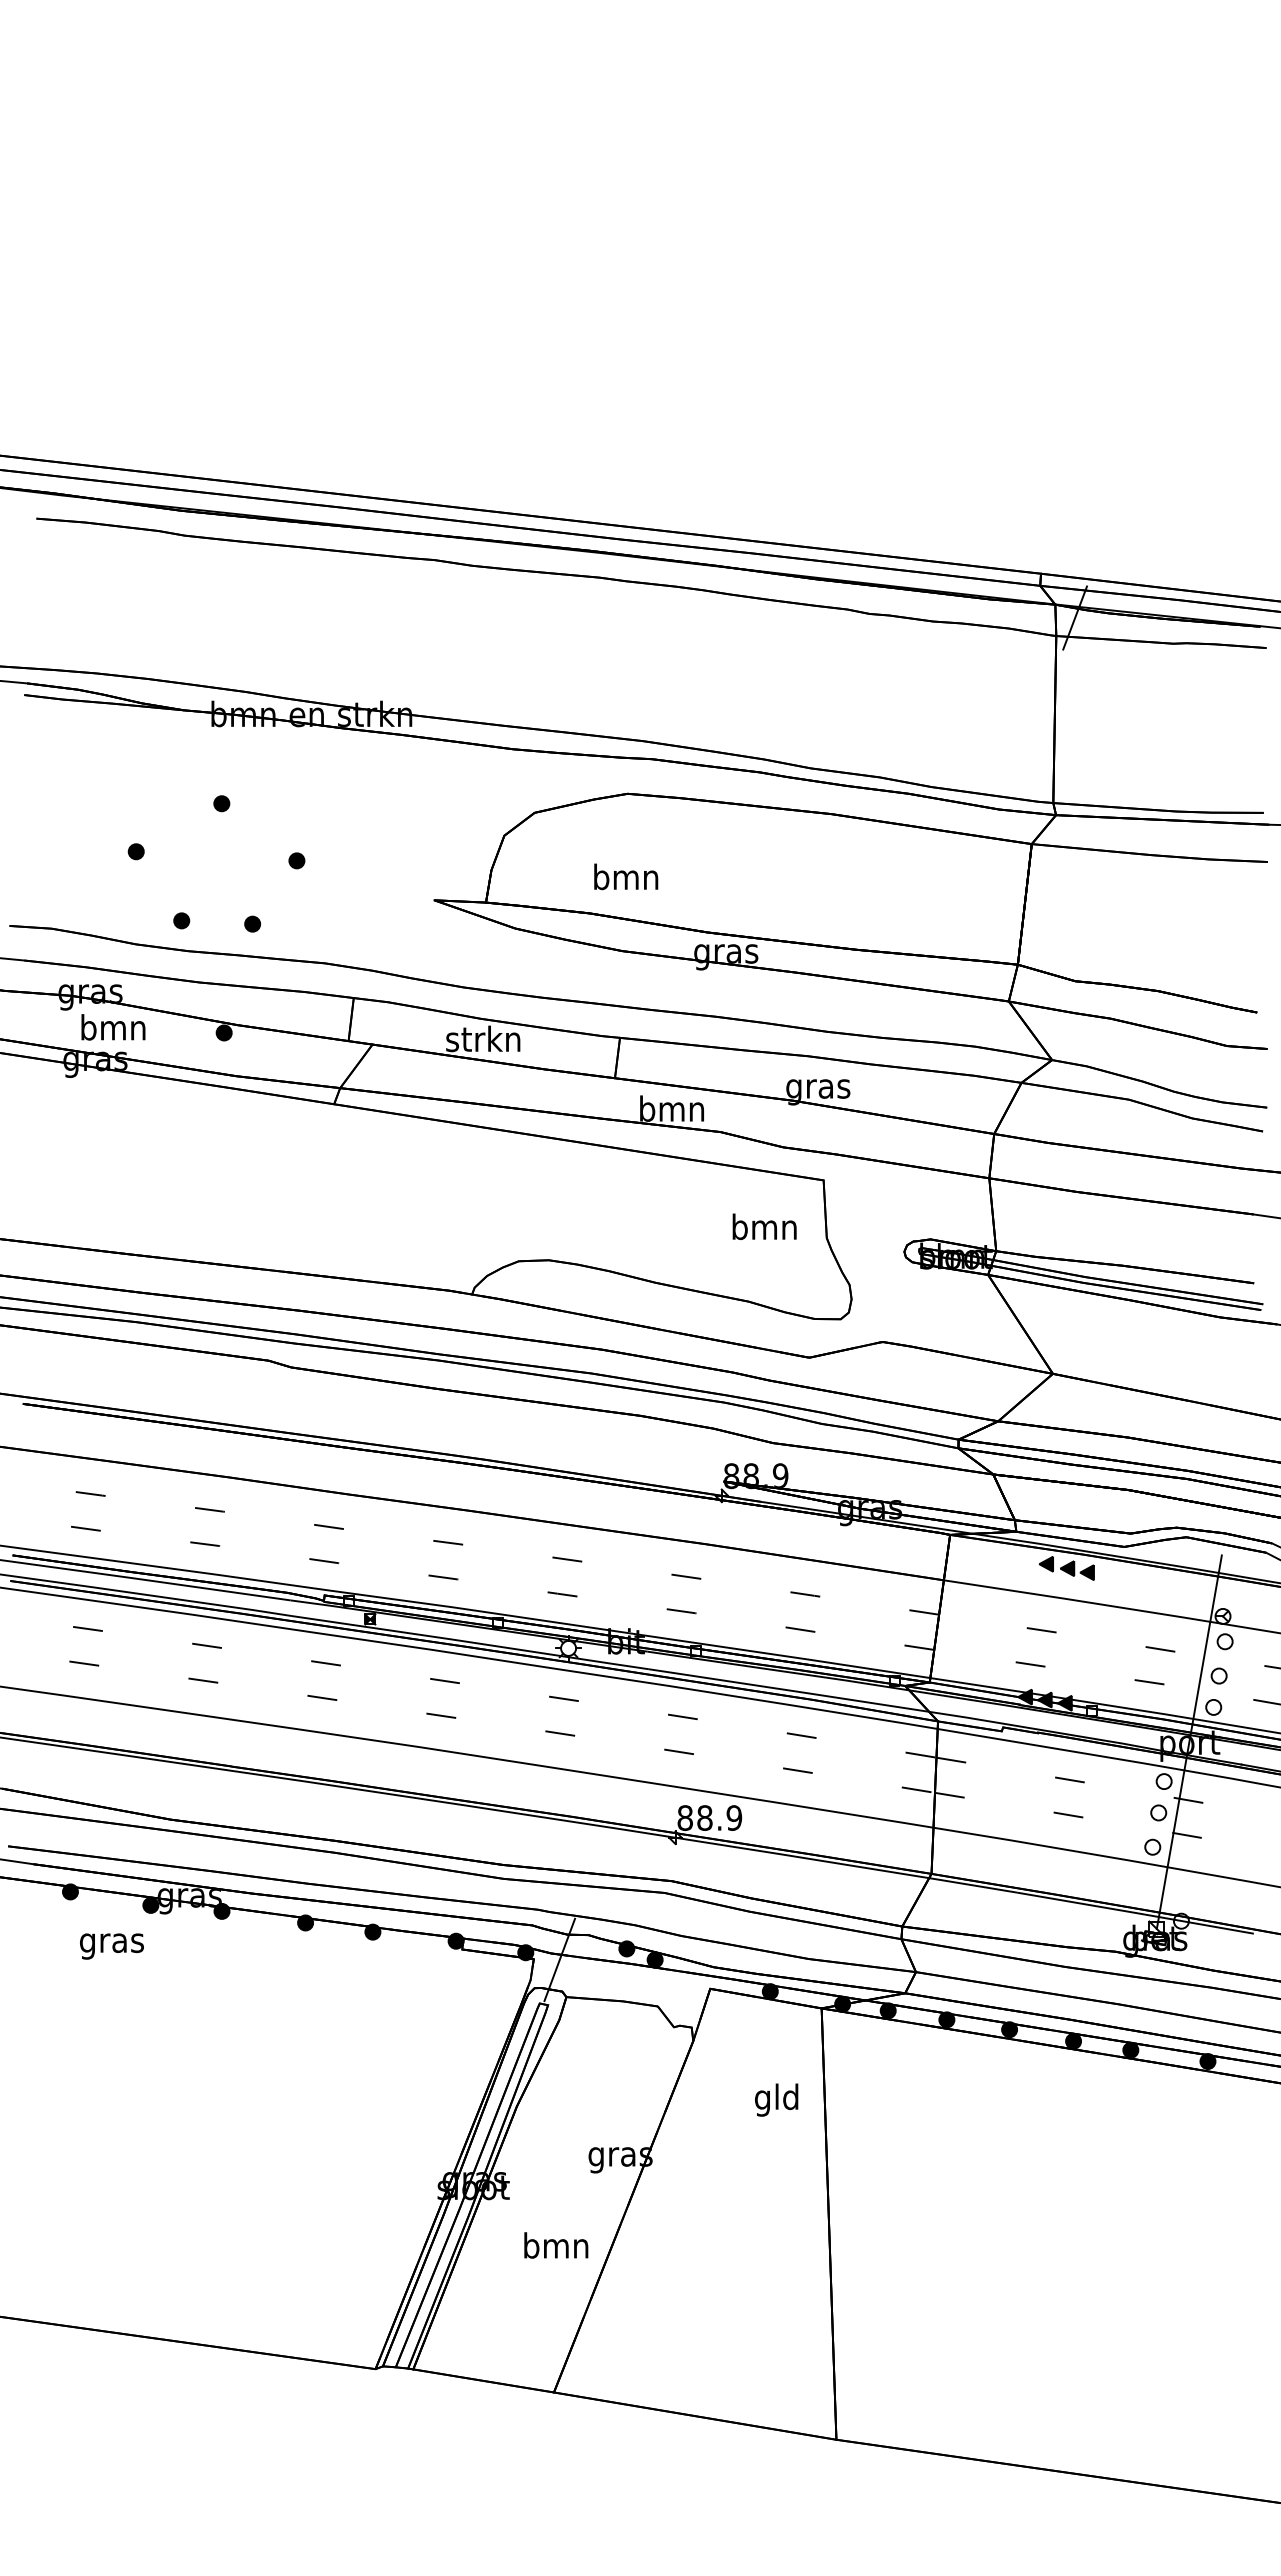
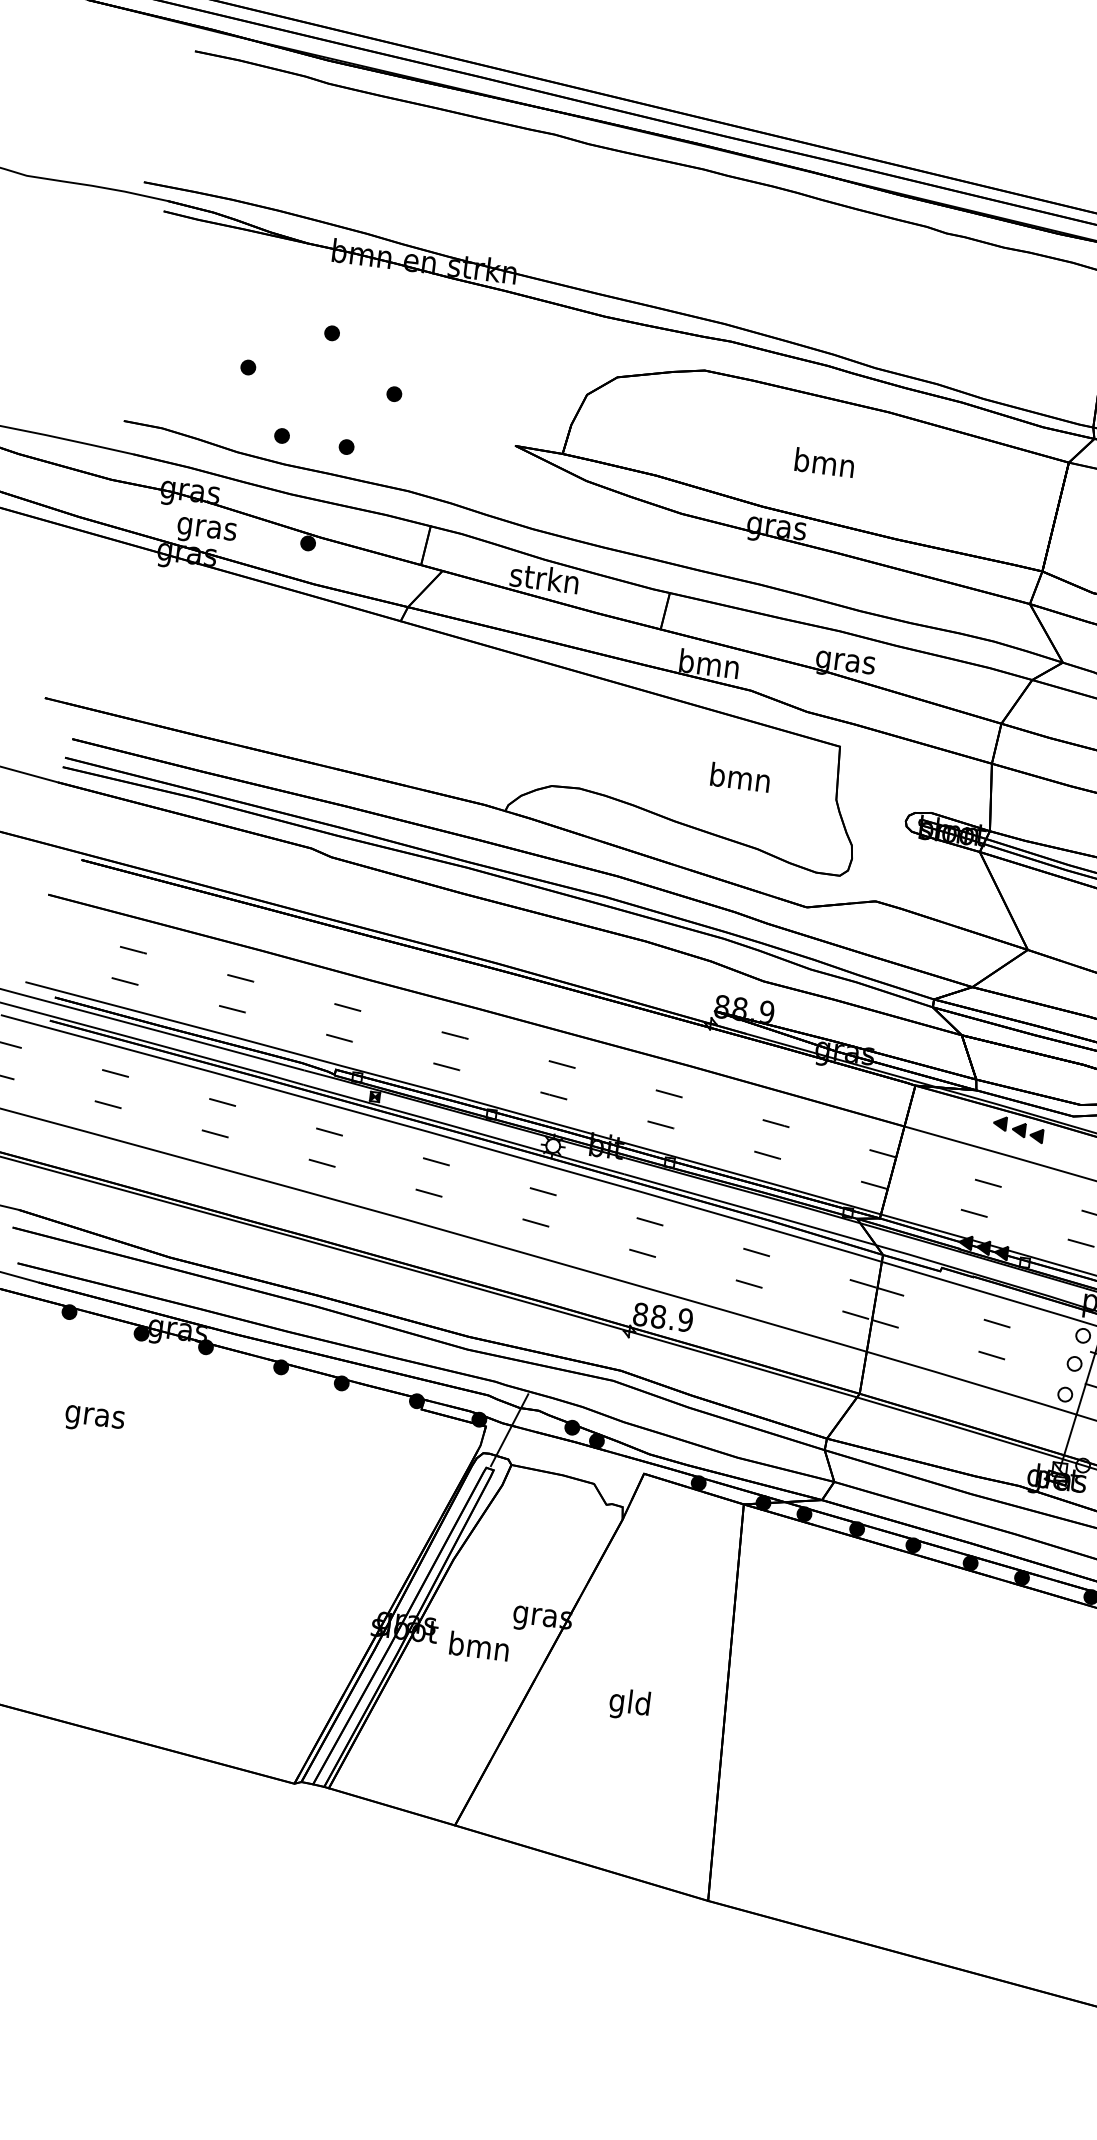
text: (626, 876) -> (825, 462), moved
text: (113, 1030) -> (207, 528), bmn -> gras
text: (764, 1226) -> (740, 777), moved
text: (111, 1946) -> (94, 1419), moved
text: (776, 2099) -> (629, 1704), moved
text: (556, 2245) -> (479, 1646), moved

